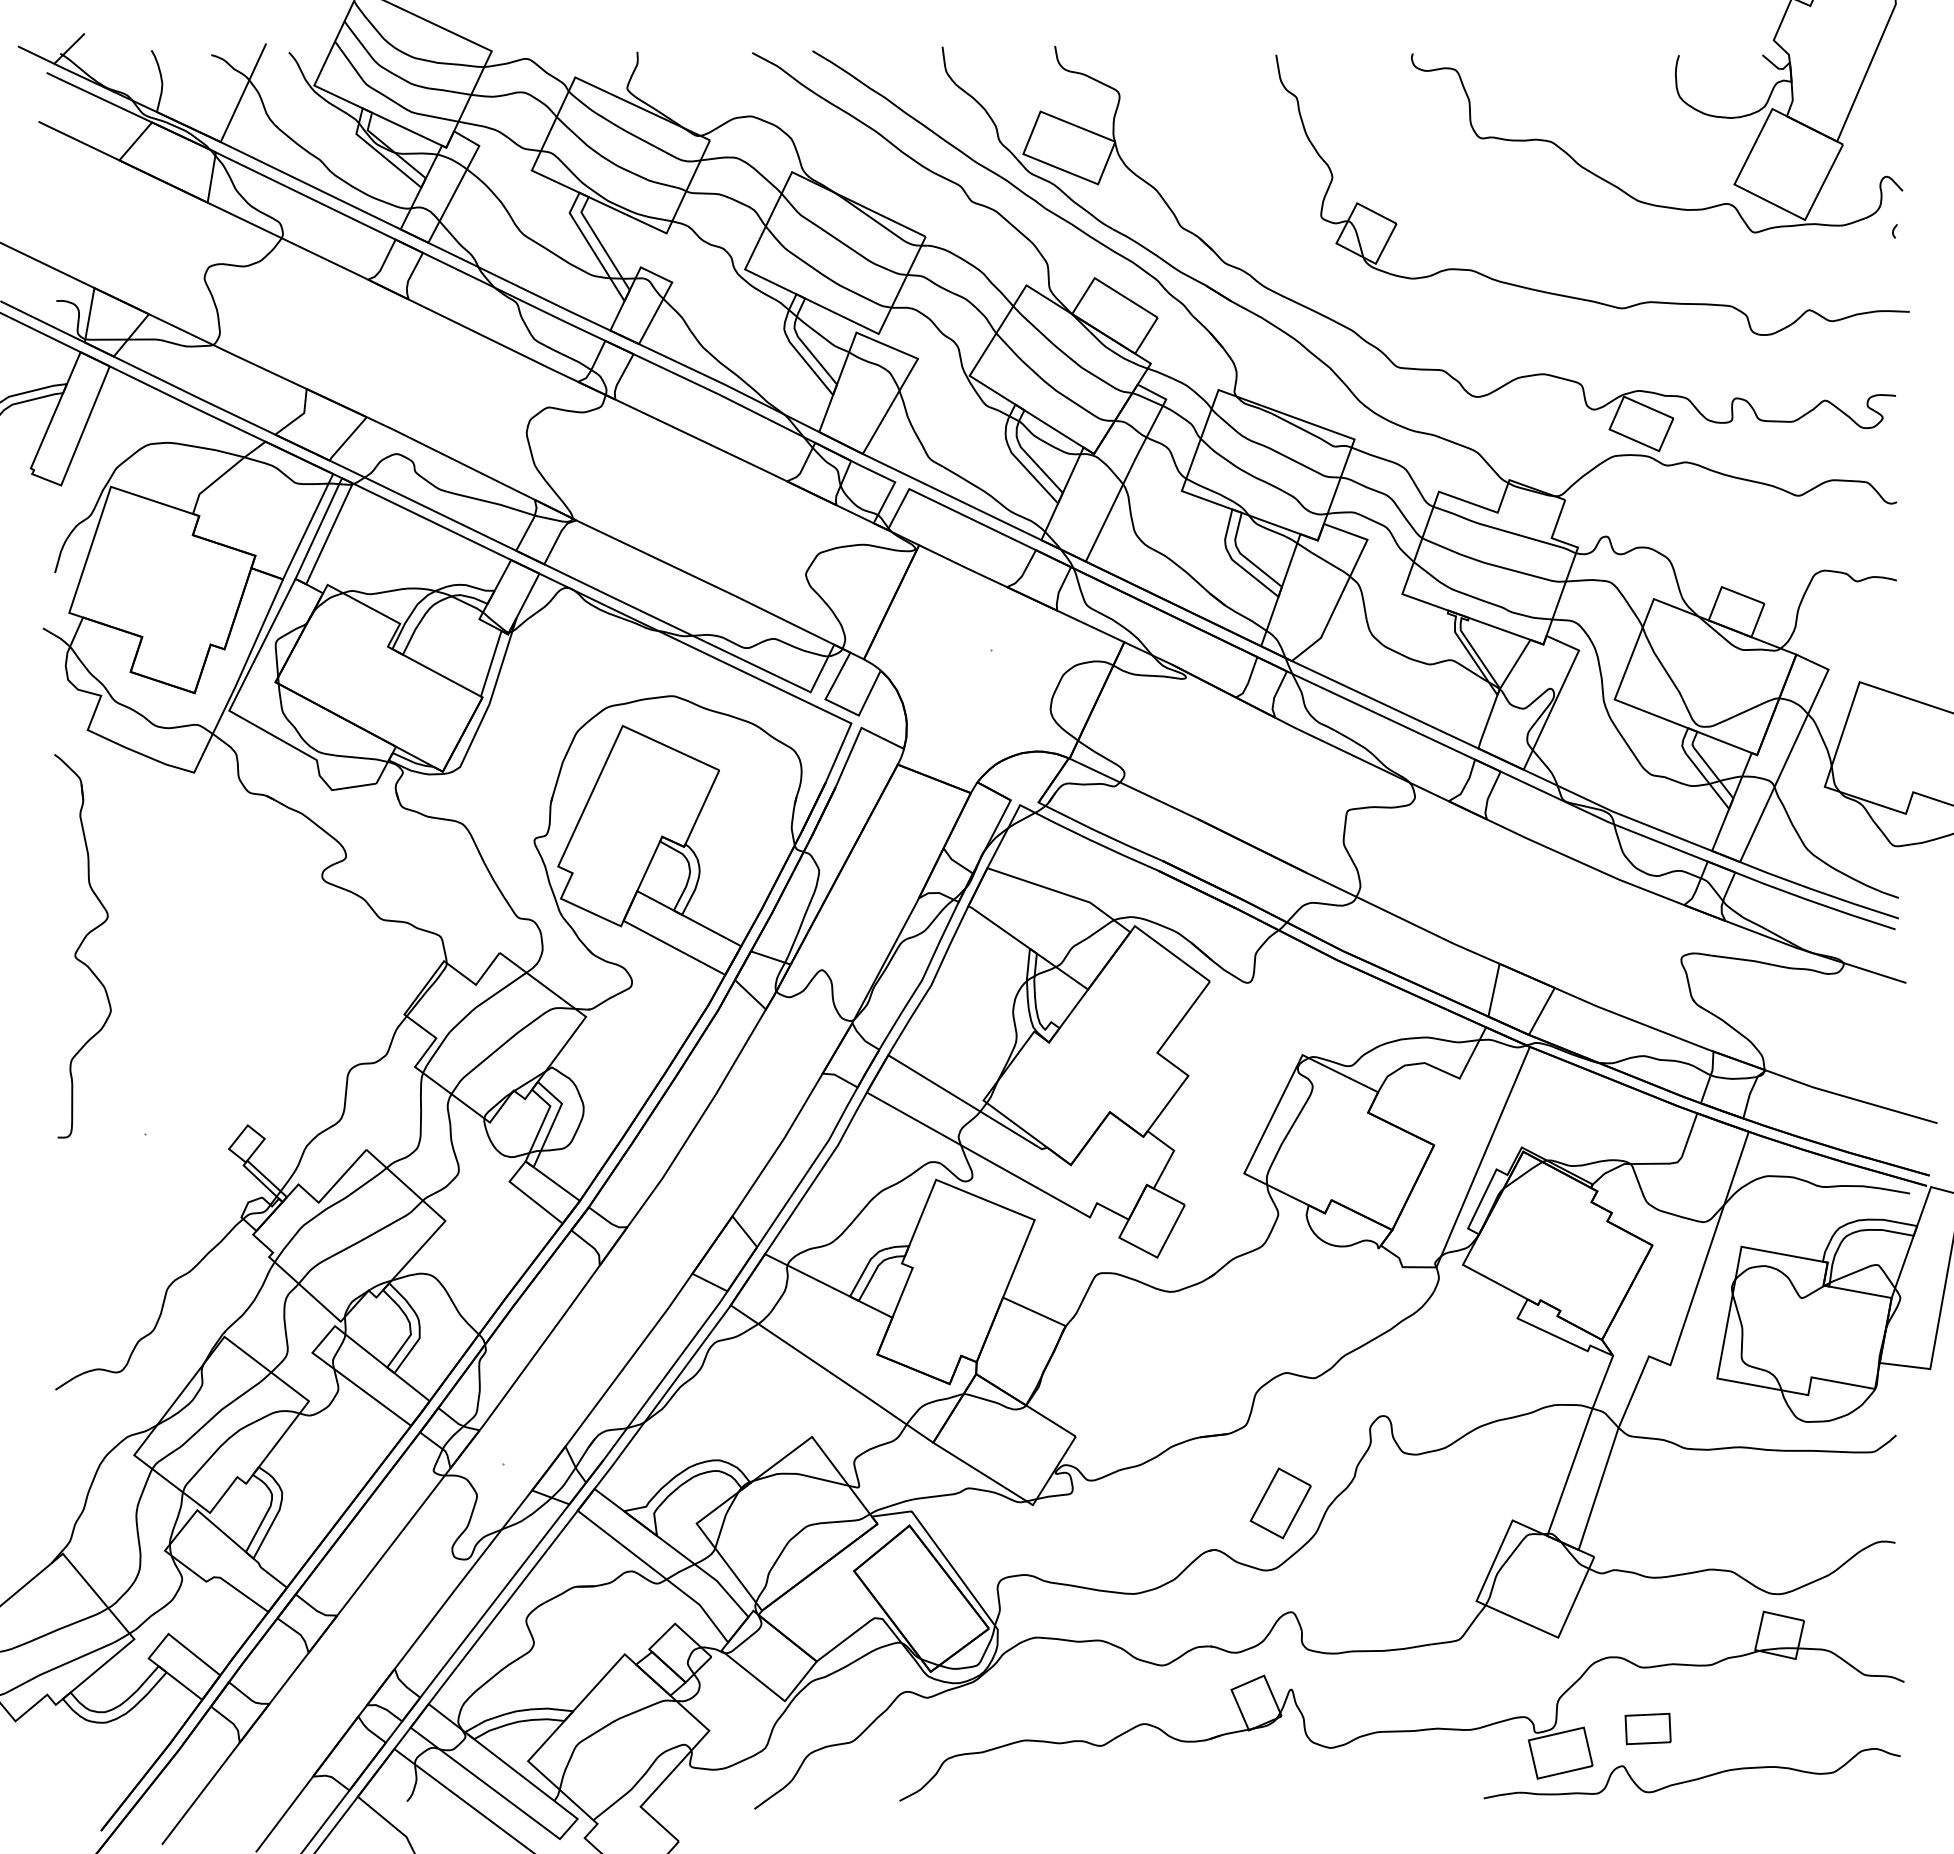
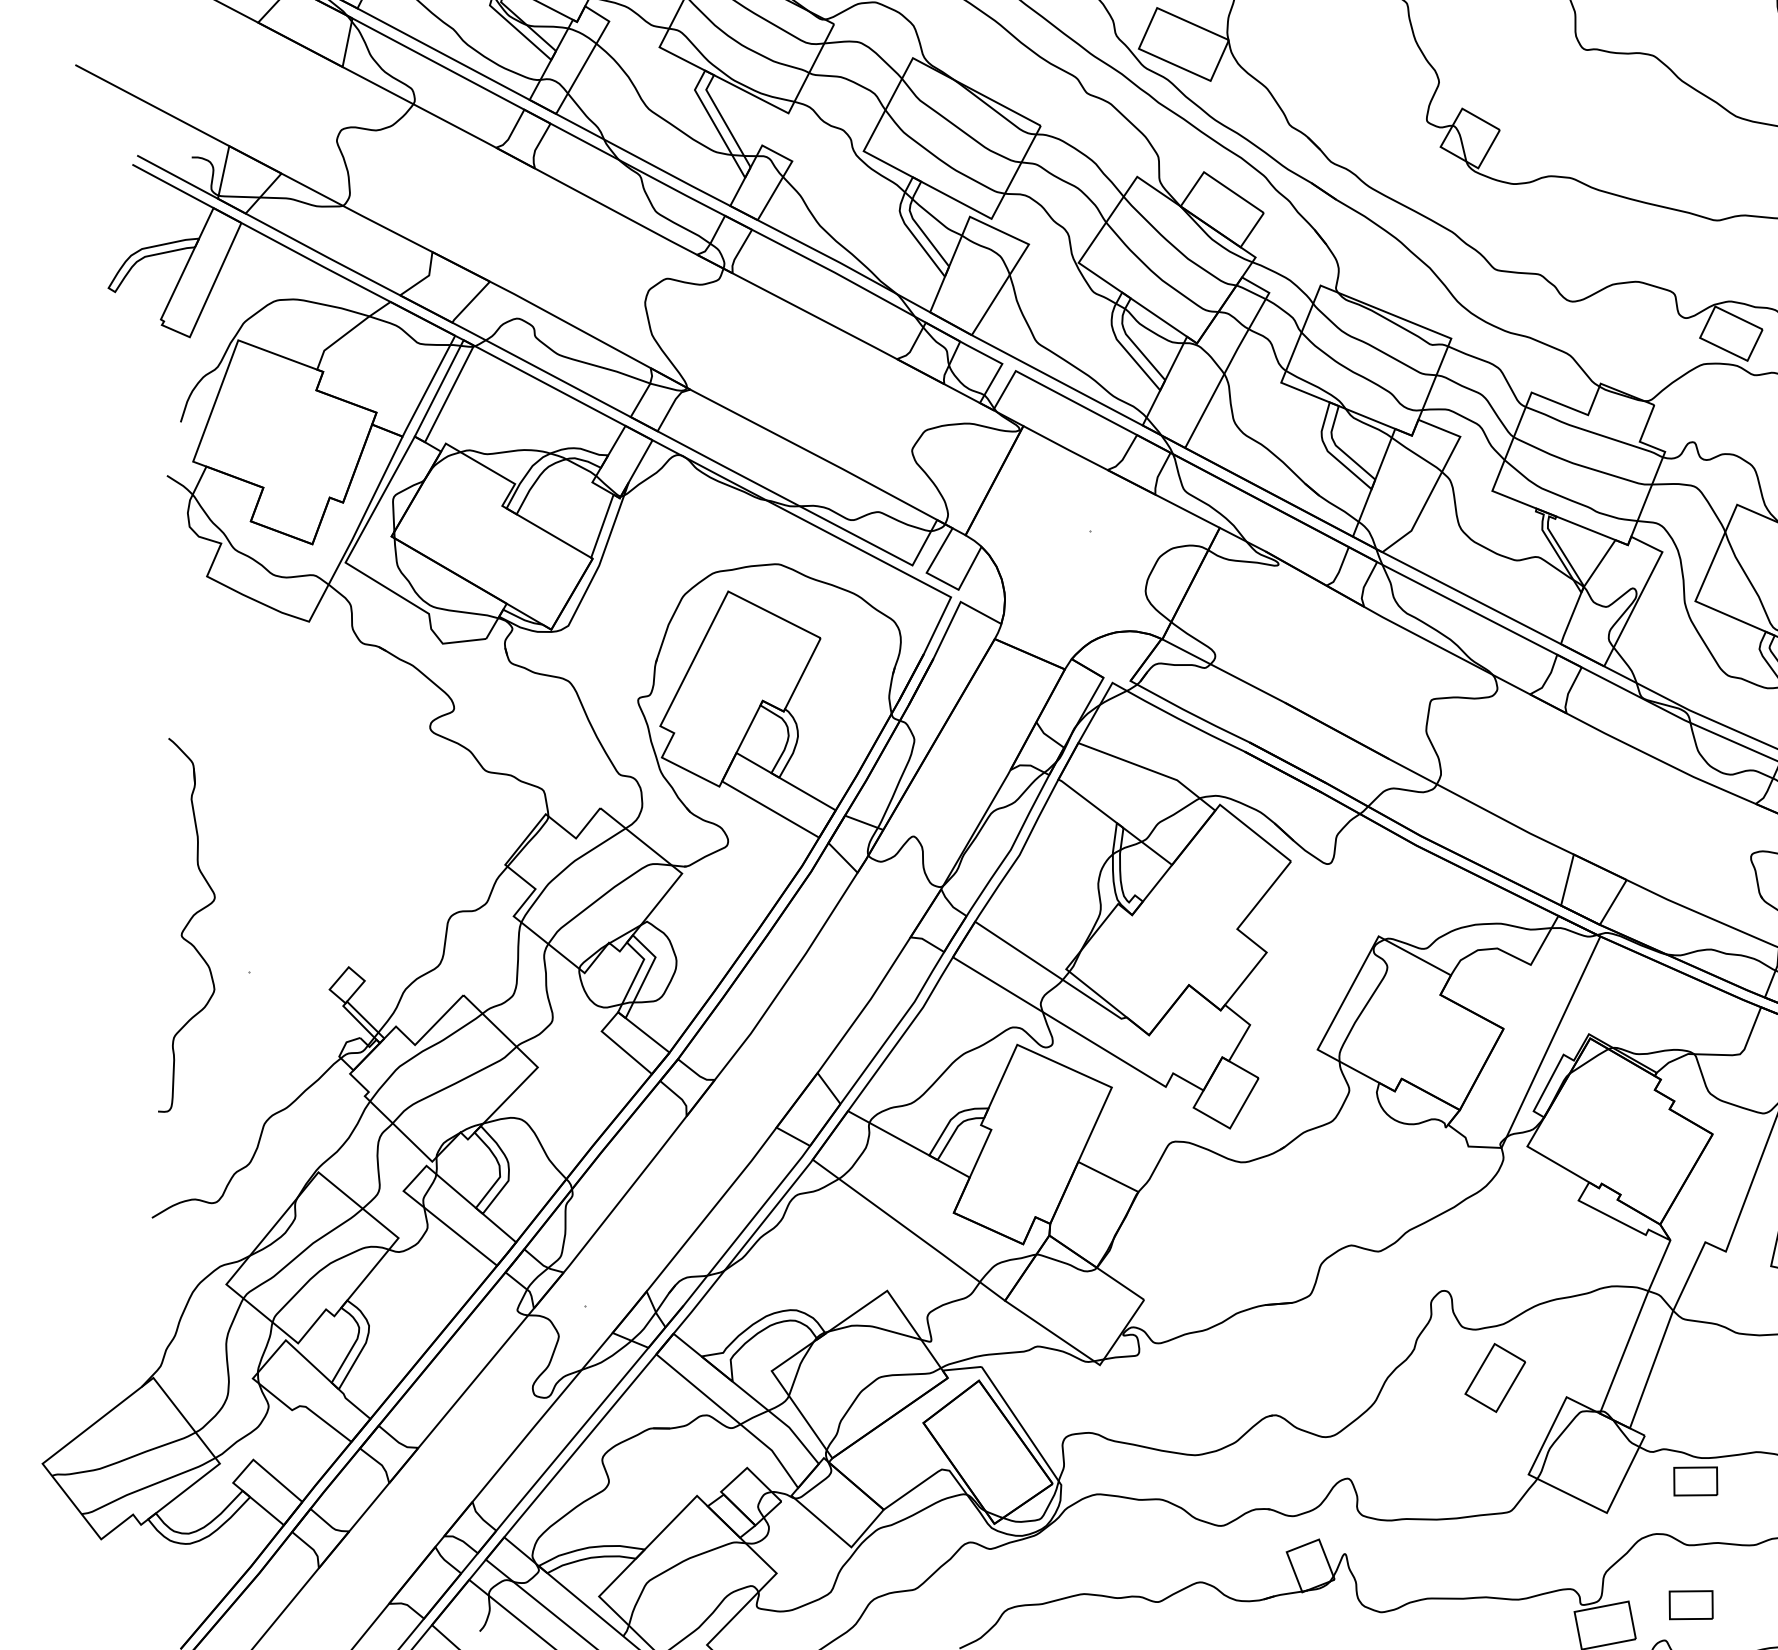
part: (82, 946) -> (189, 926), moved
part: (1280, 1503) -> (1495, 1378), moved
part: (1647, 1601) -> (1695, 1480), added

